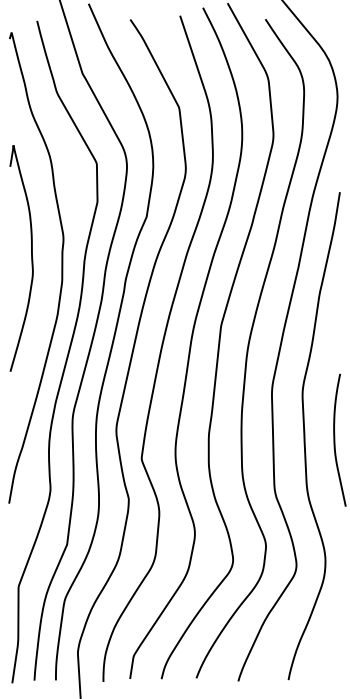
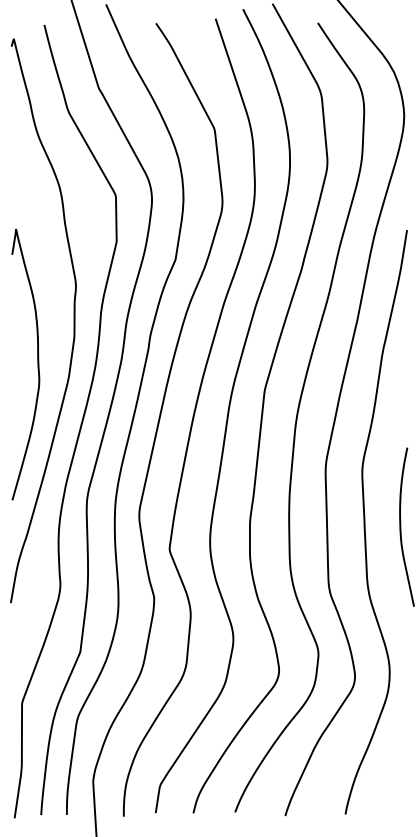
curve: (31, 258) -> (37, 364), moved

